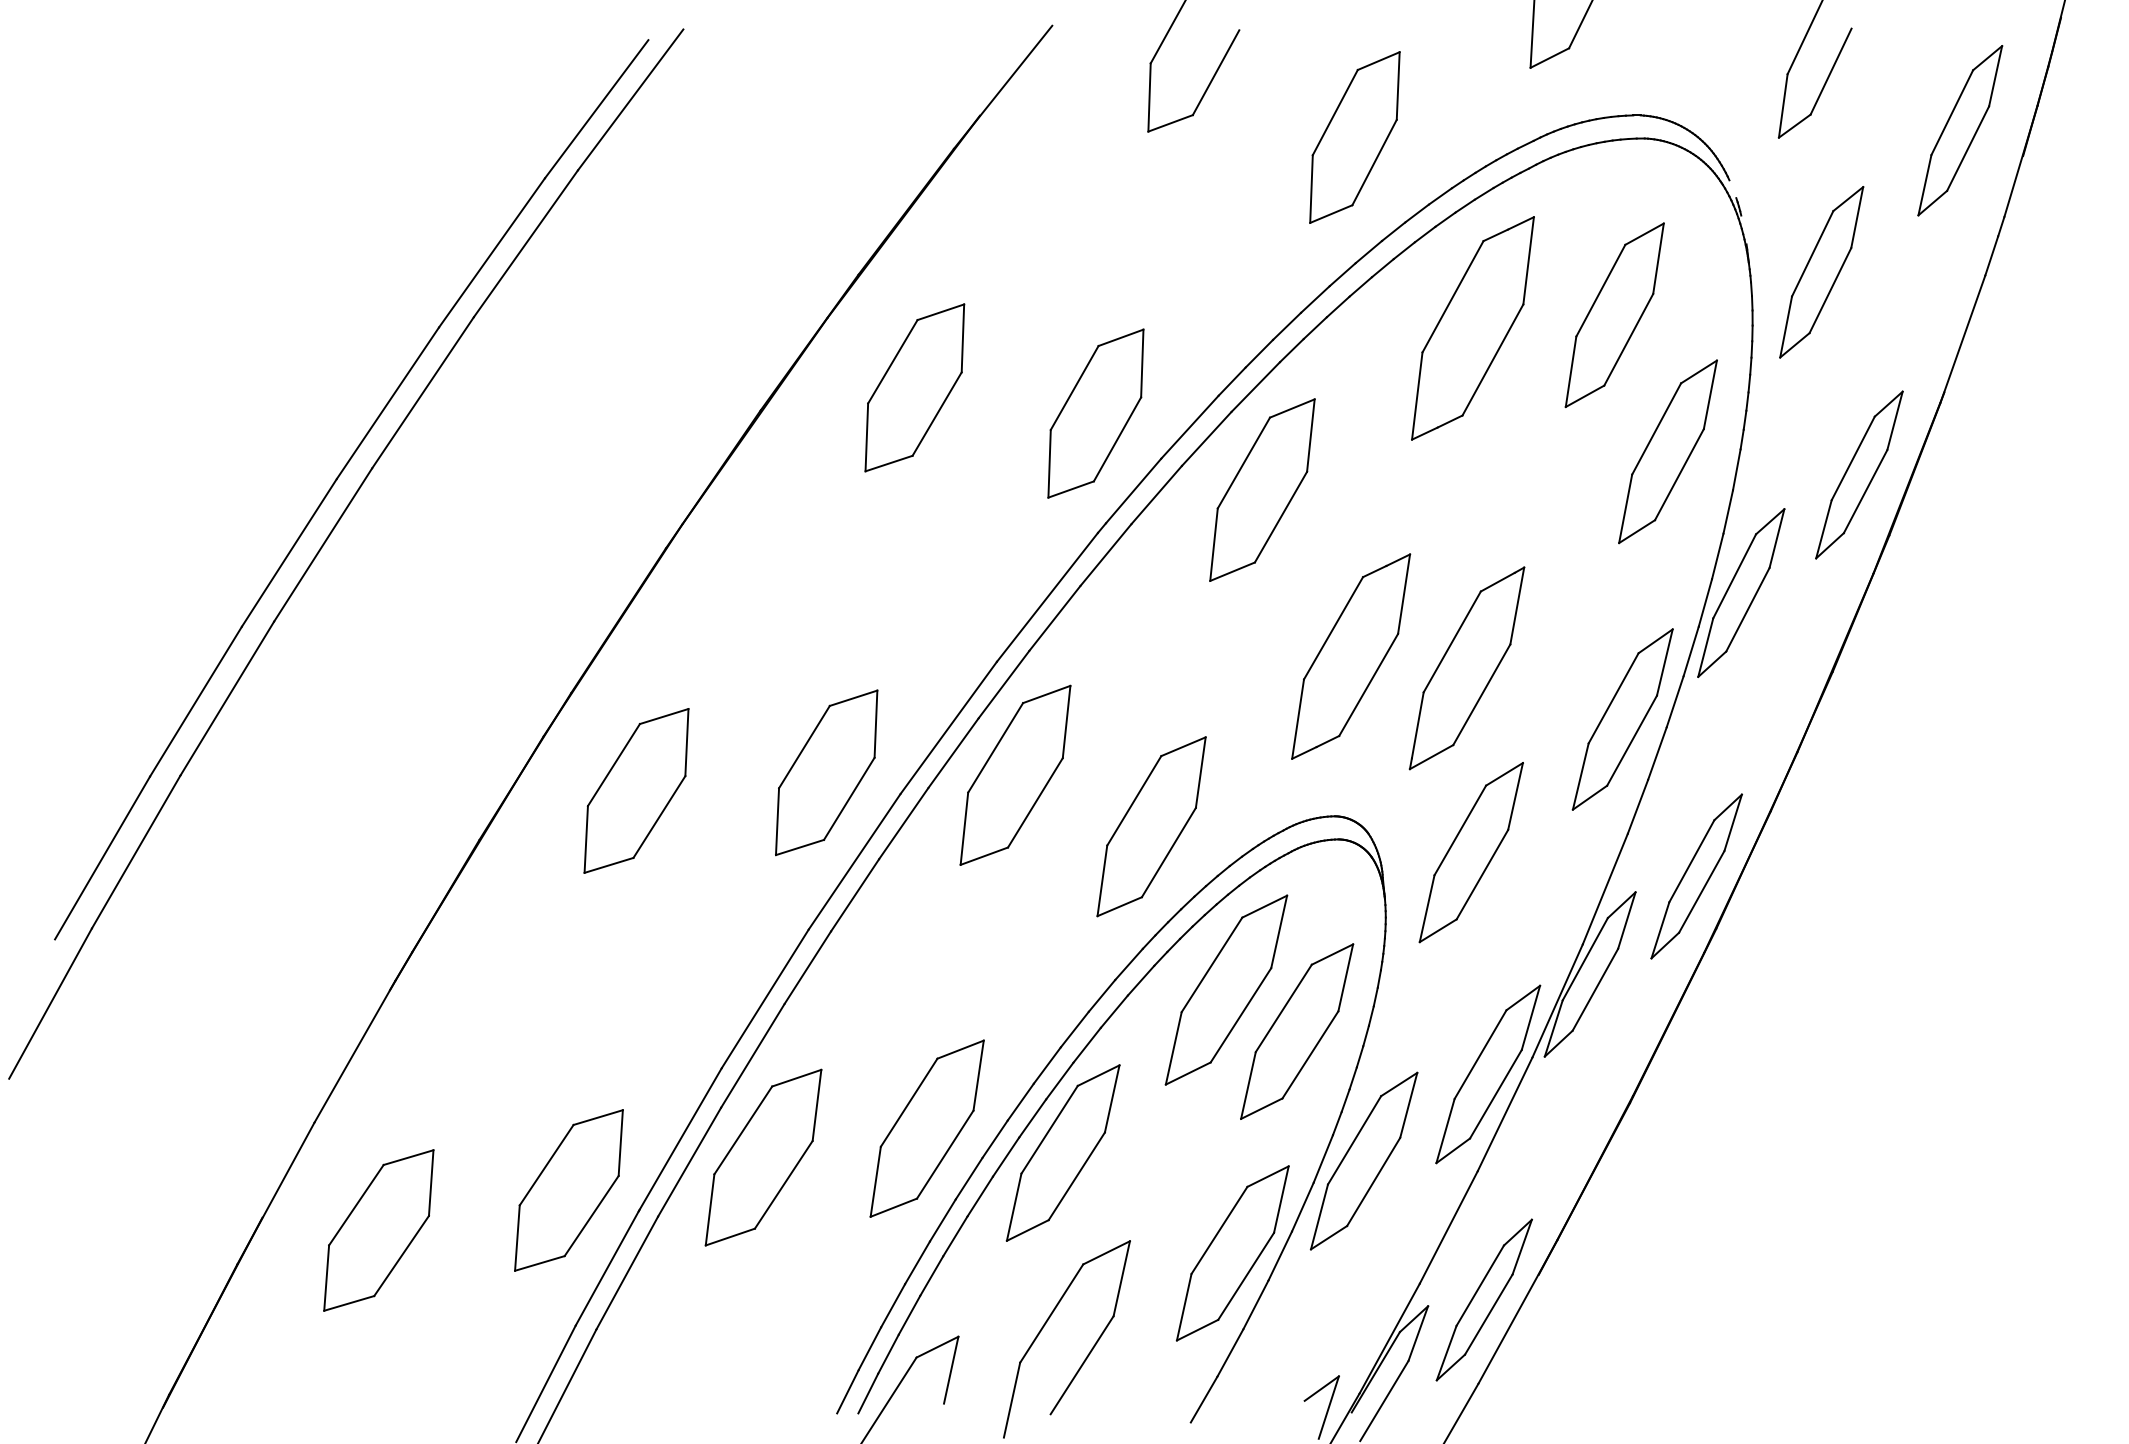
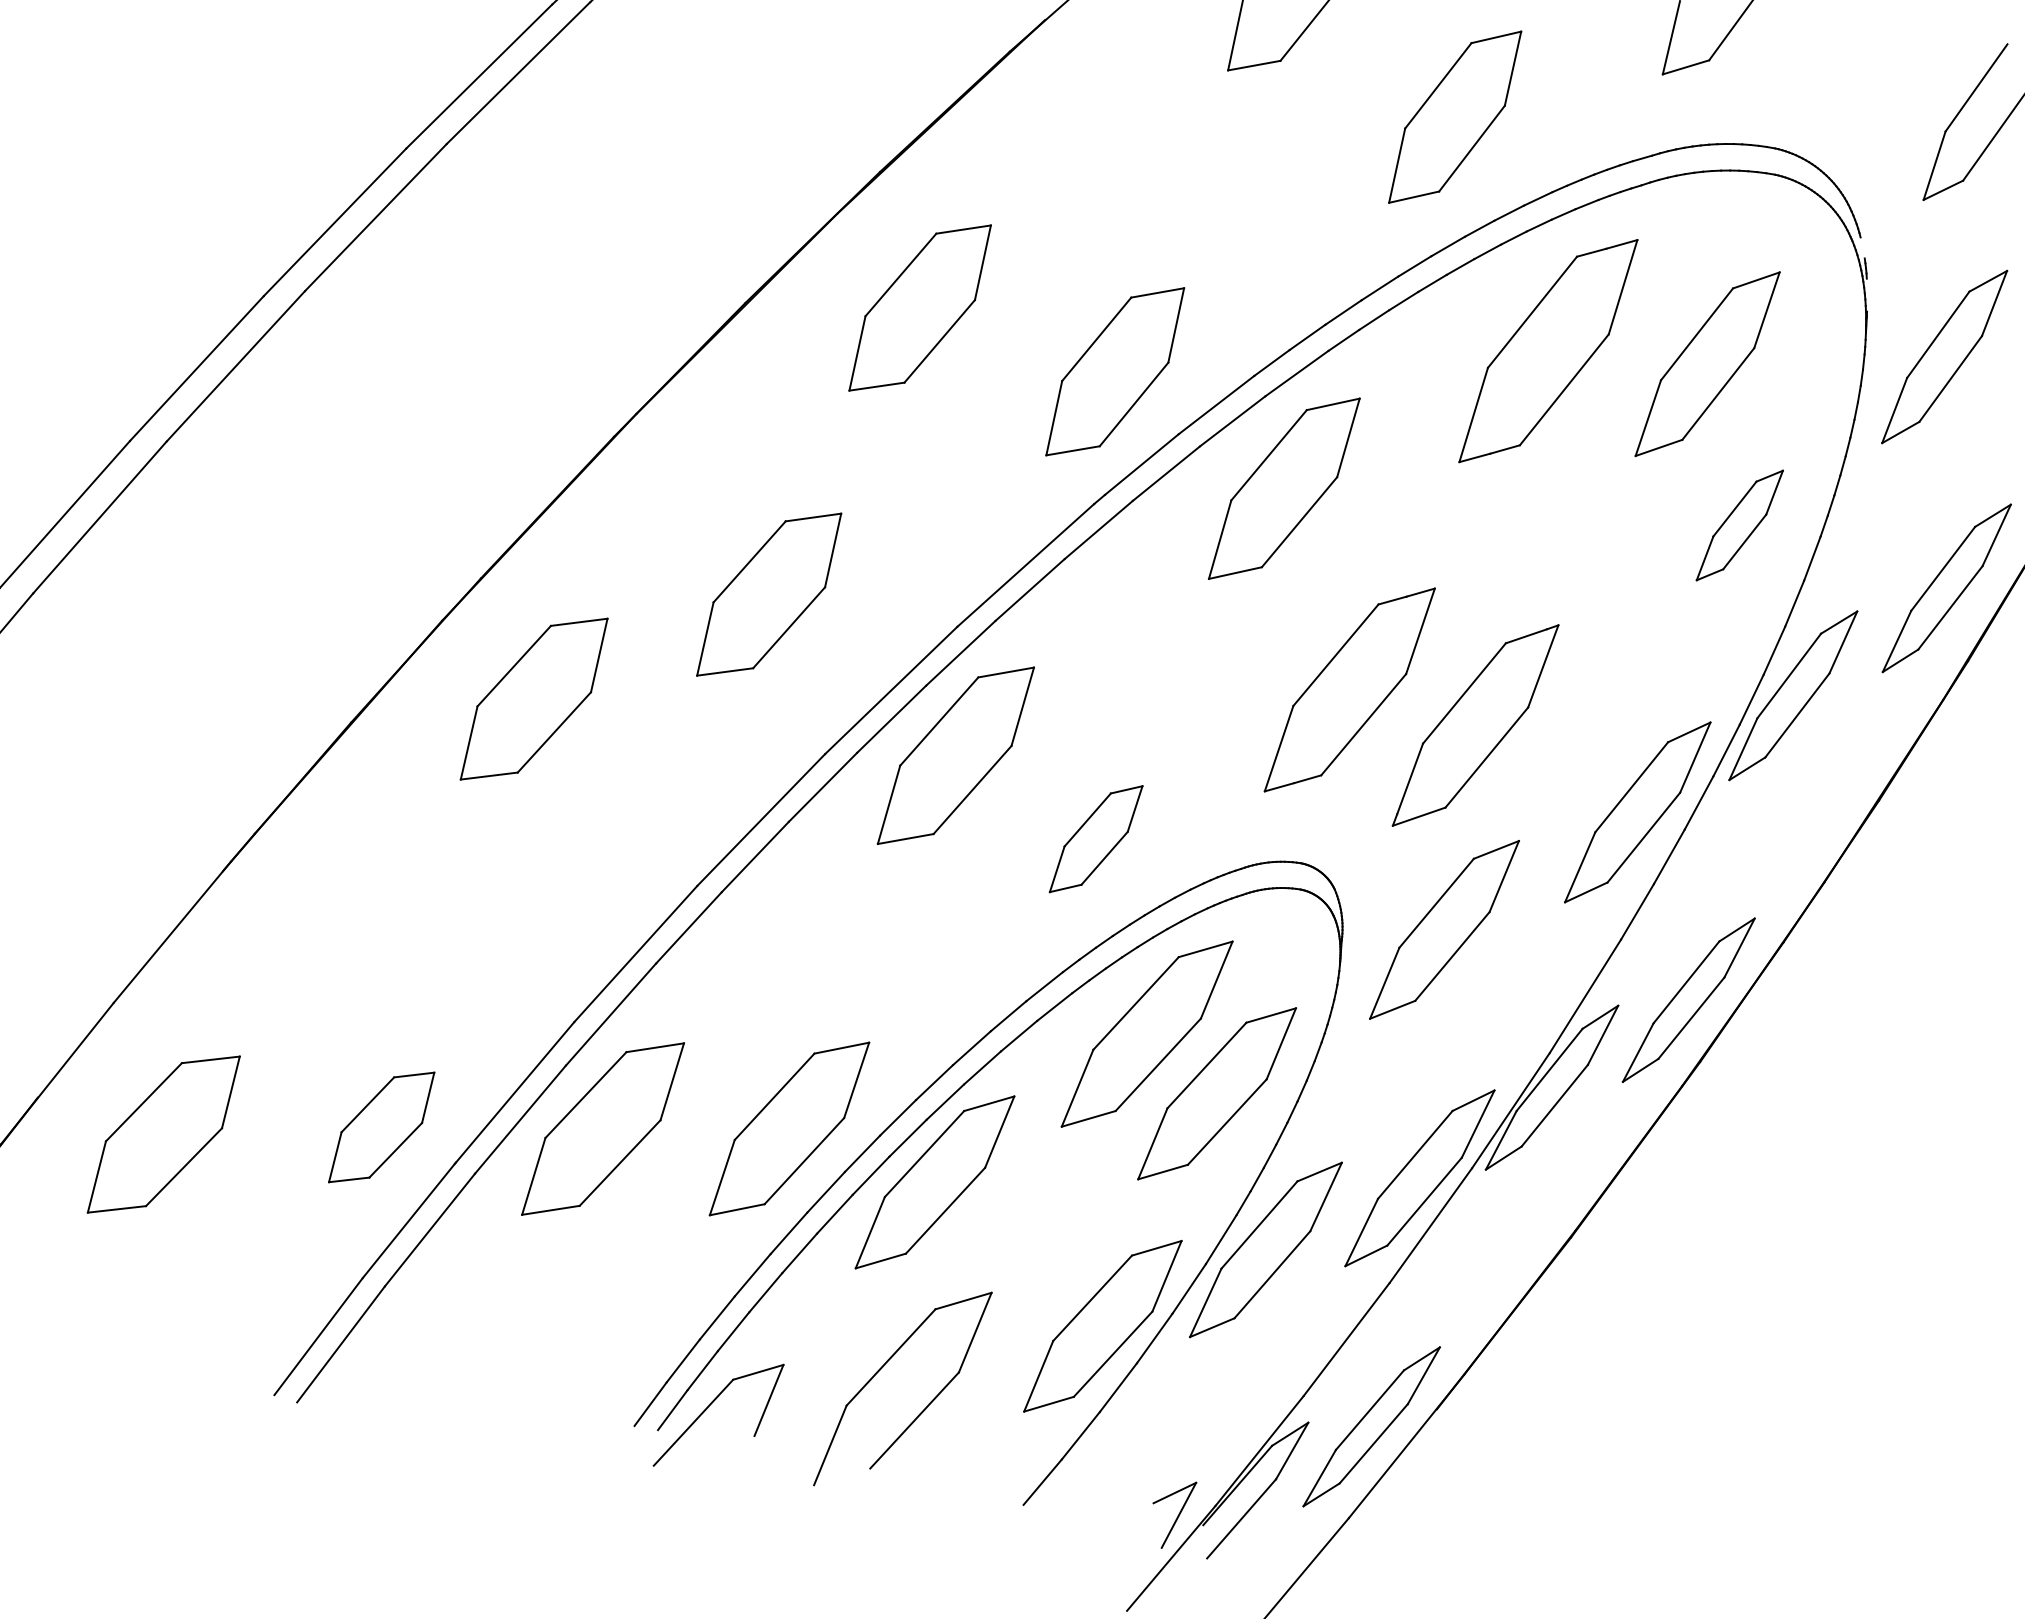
part: (1667, 451) -> (1739, 524), size x0.6
part: (826, 772) -> (769, 594), moved
part: (1151, 826) -> (1096, 838), size x0.6
part: (568, 1190) -> (381, 1127), size x0.7

